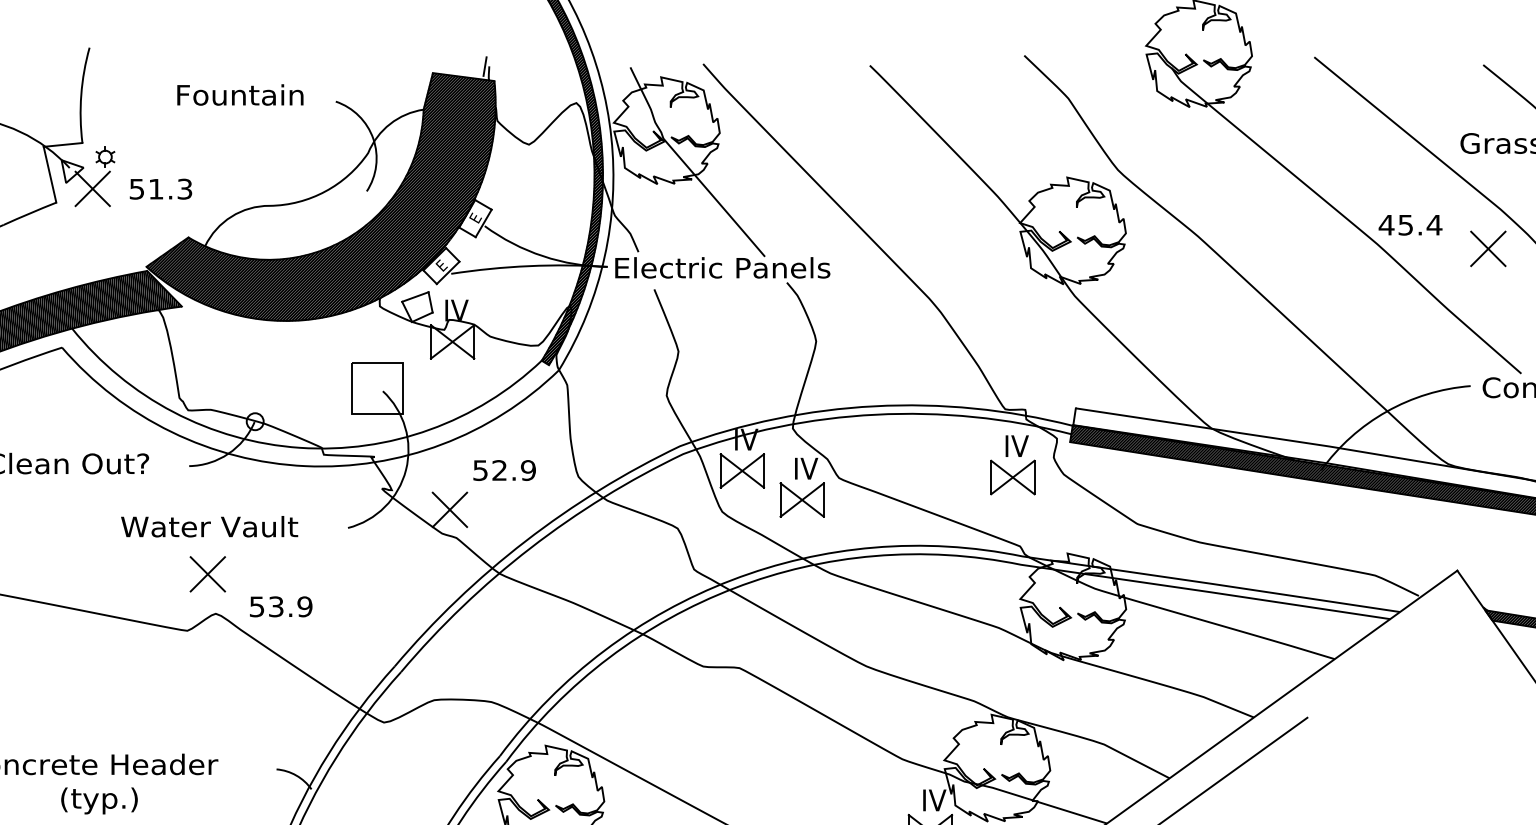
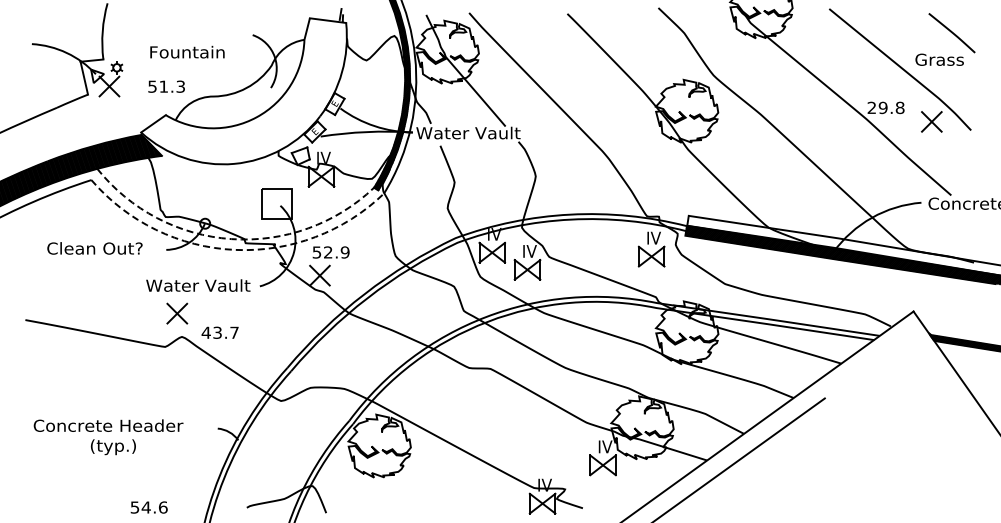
text: (240, 93) -> (187, 51), moved
text: (160, 188) -> (166, 86), moved
hatch: (320, 197) -> (243, 91), removed
text: (1409, 224) -> (885, 107), 45.4 -> 29.8
text: (722, 266) -> (480, 132), Electric Panels -> Water Vault
arc: (299, 448) -> (231, 239), solid -> dashed
arc: (304, 465) -> (234, 249), solid -> dashed
text: (503, 470) -> (330, 252), moved
text: (209, 526) -> (198, 285), moved
text: (279, 606) -> (219, 332), 53.9 -> 43.7

